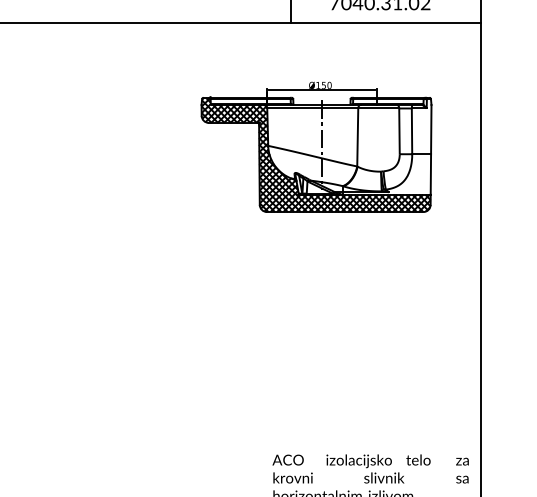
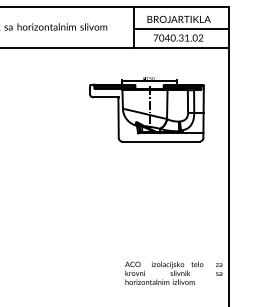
hatch: (315, 153) -> (146, 112), removed

